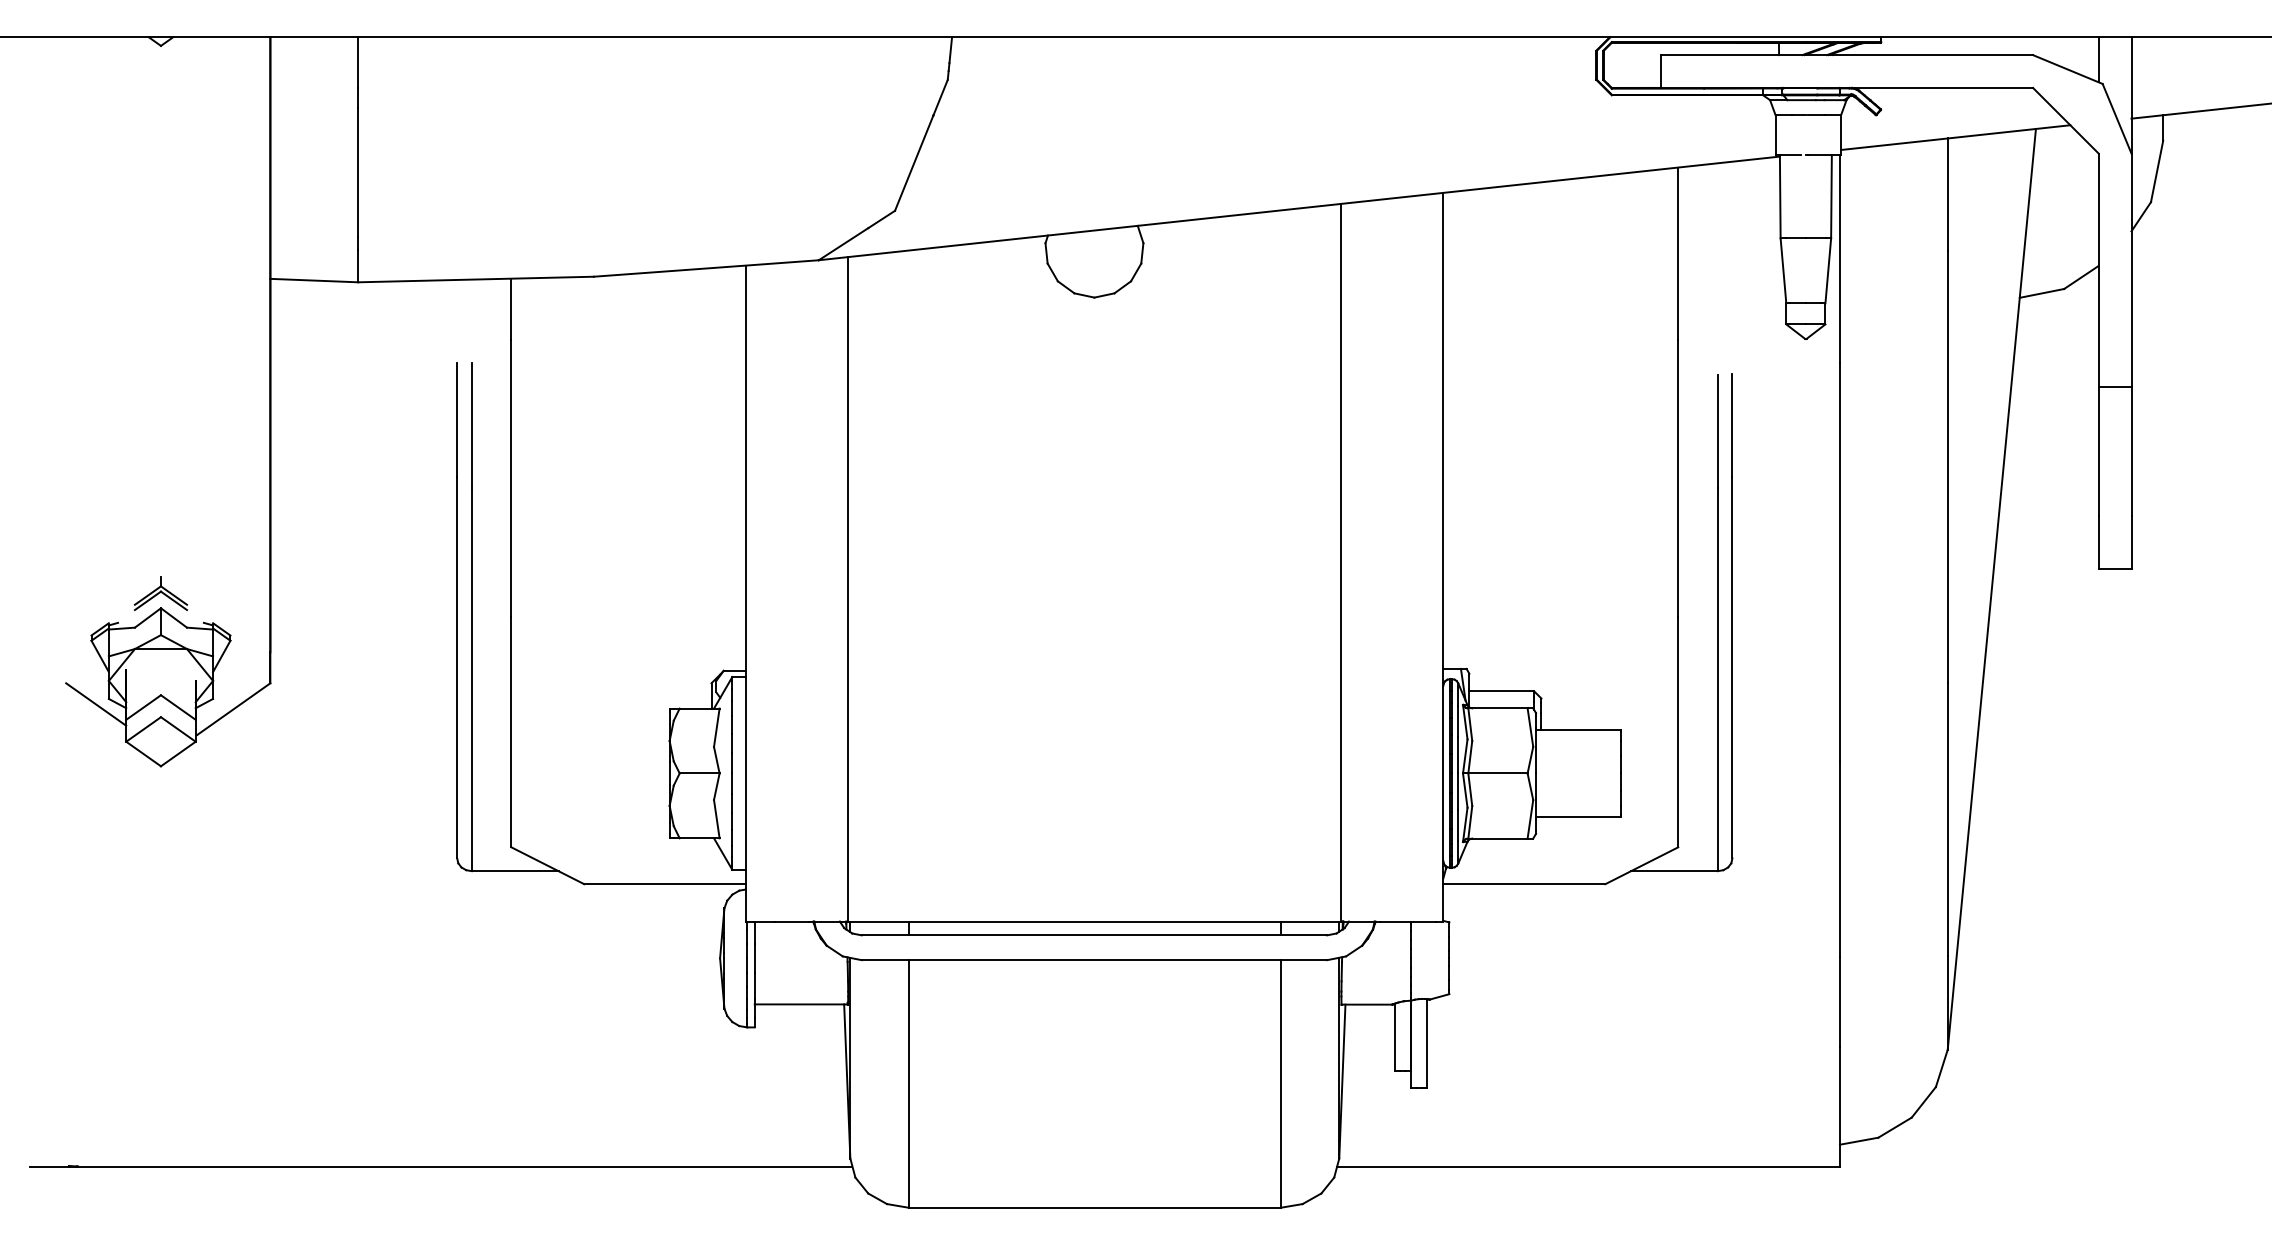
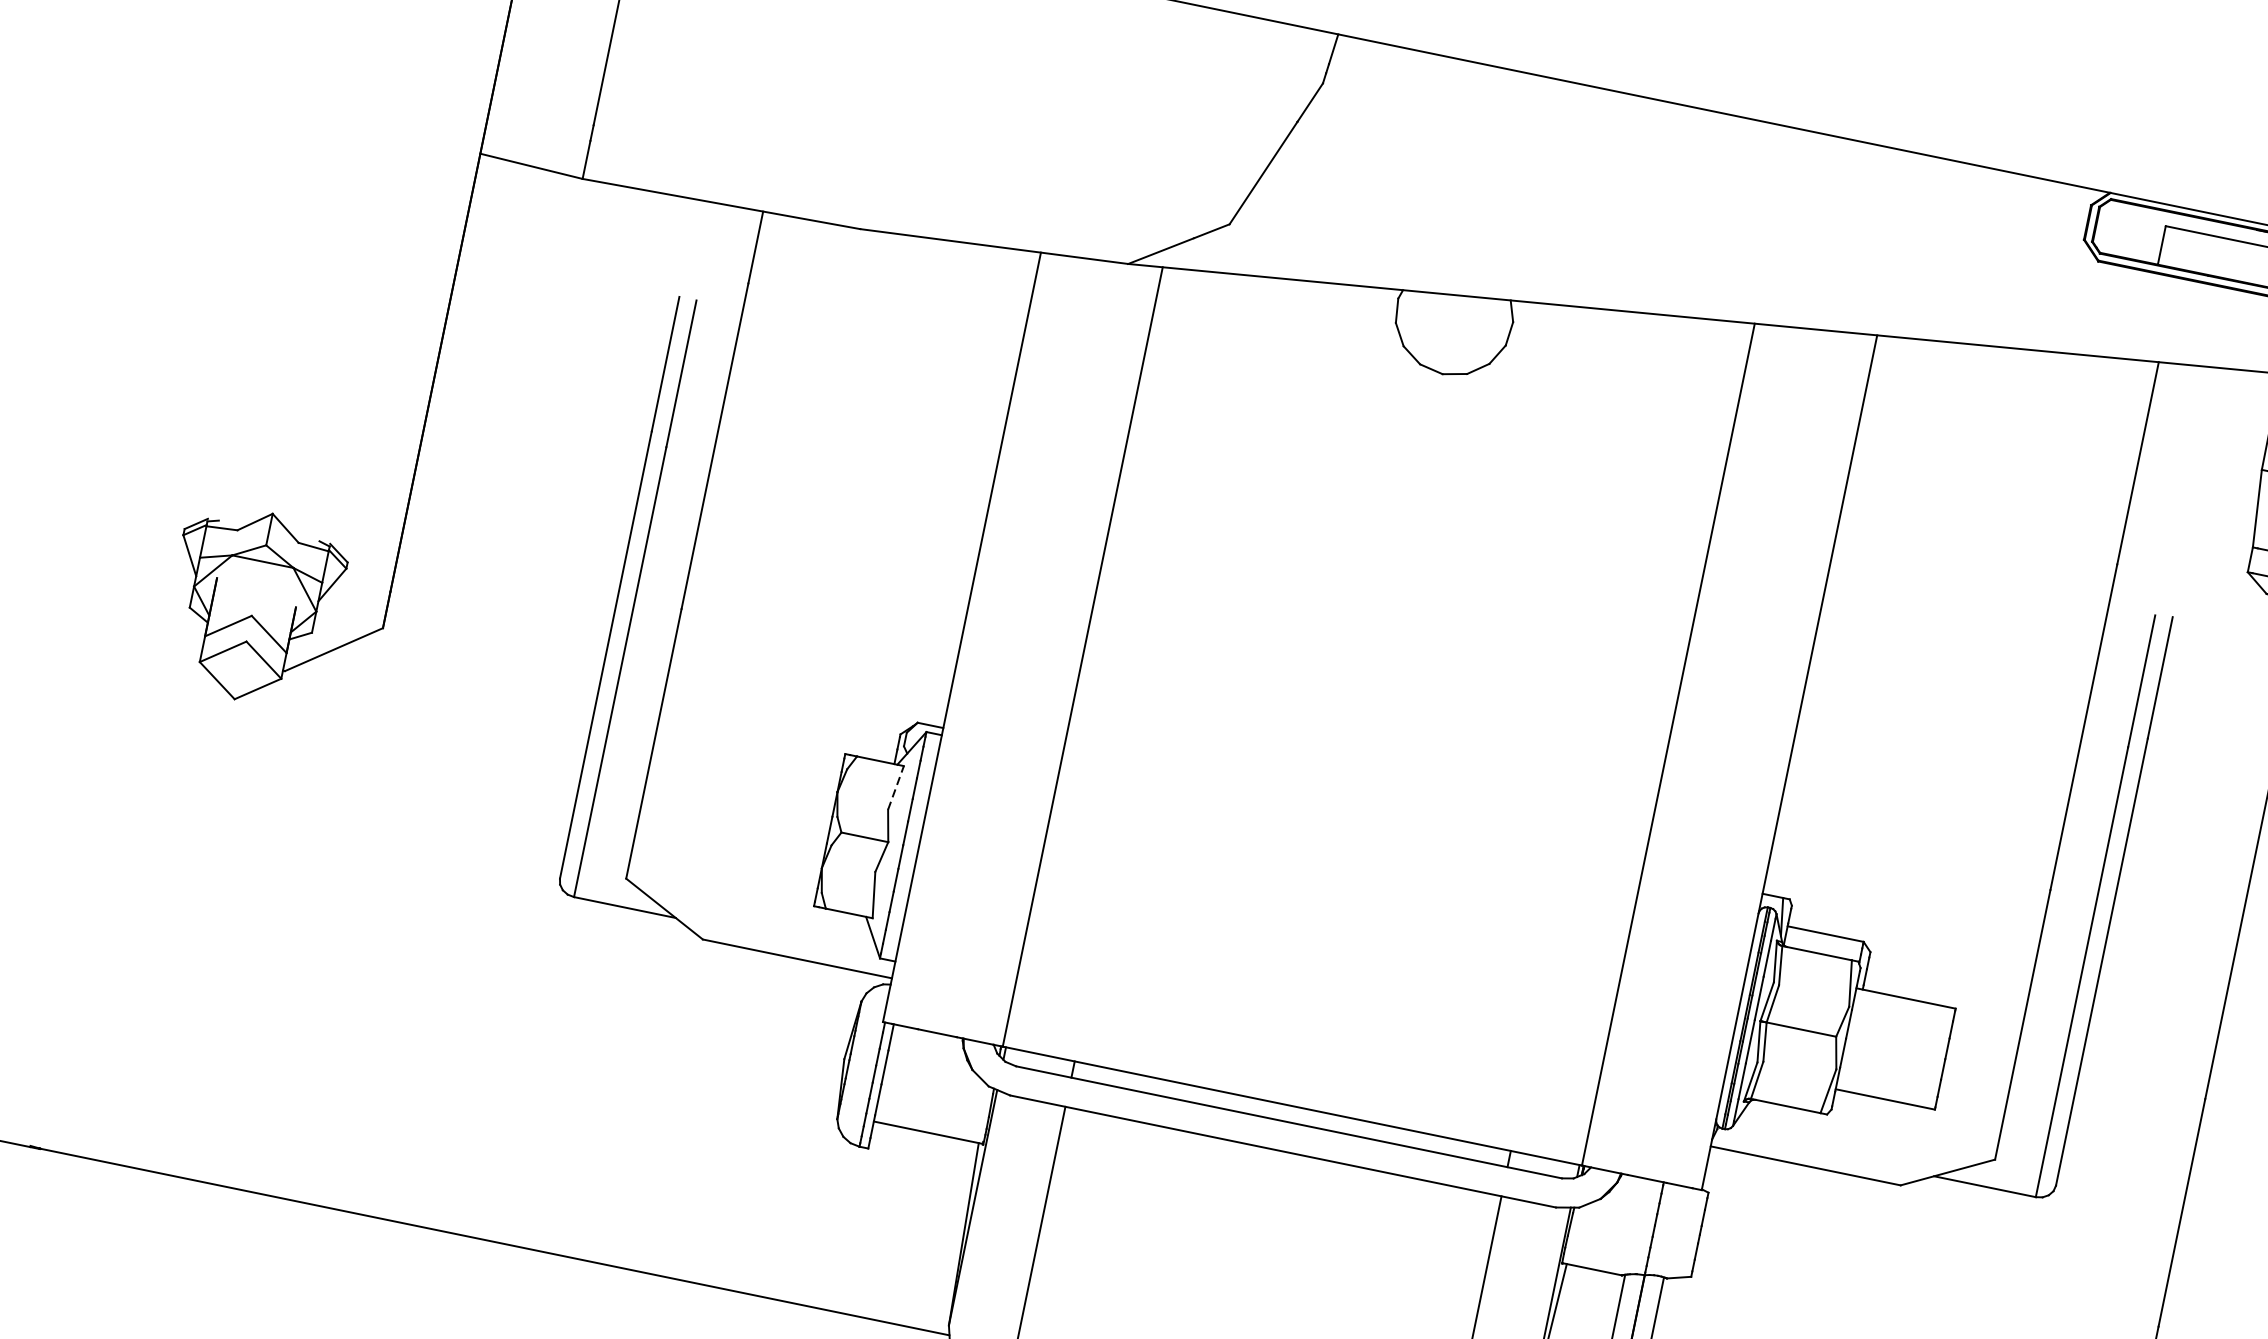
part: (160, 593) -> (275, 496), removed
line: (96, 704) -> (173, 611), removed
line: (716, 727) -> (895, 787), solid -> dashed

